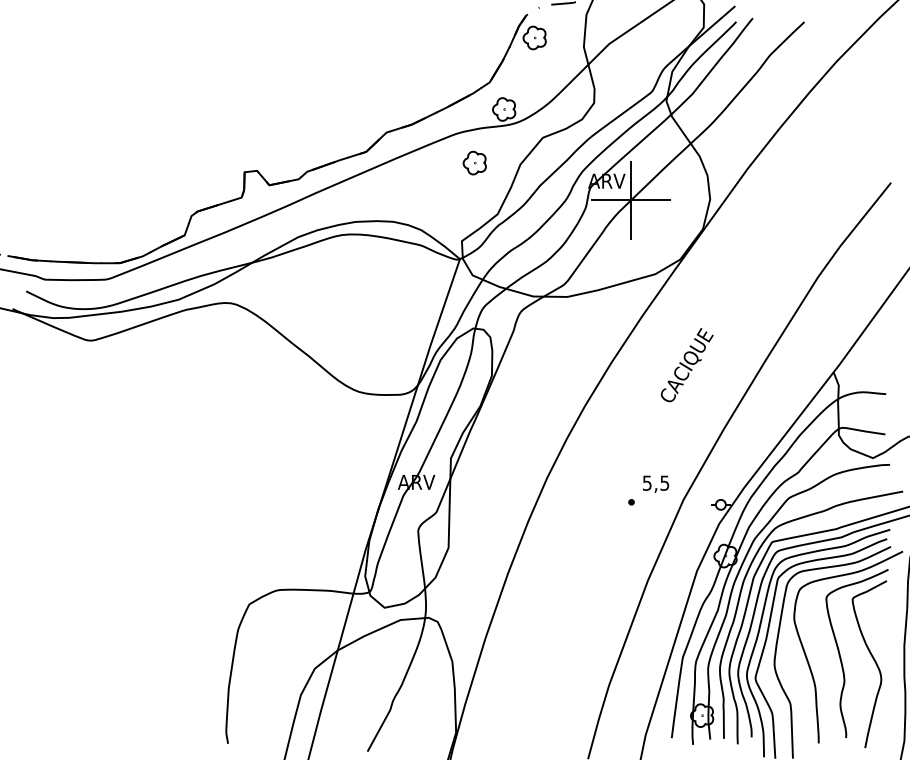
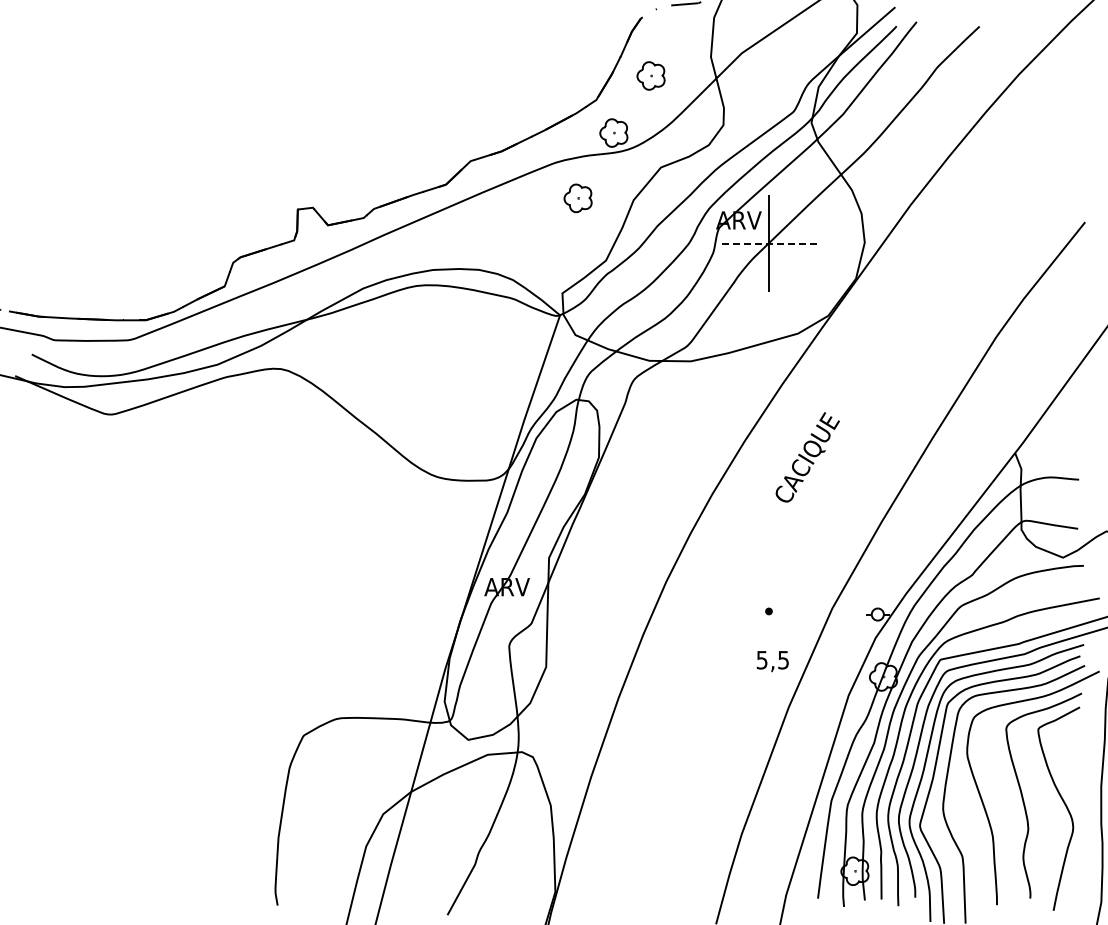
part: (534, 37) -> (650, 75), moved
line: (631, 200) -> (768, 243), solid -> dashed
text: (686, 365) -> (807, 457), moved
text: (655, 484) -> (772, 661), moved

